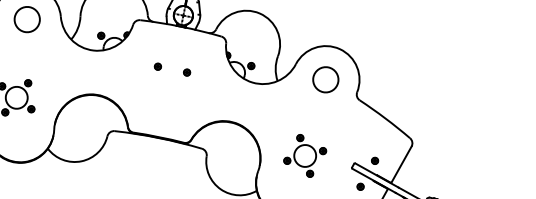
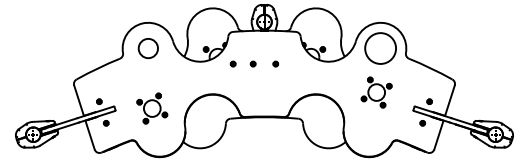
part: (131, 60) -> (232, 63), added
circle: (325, 79) -> (380, 48), size x1.6
part: (304, 155) -> (376, 92), moved

